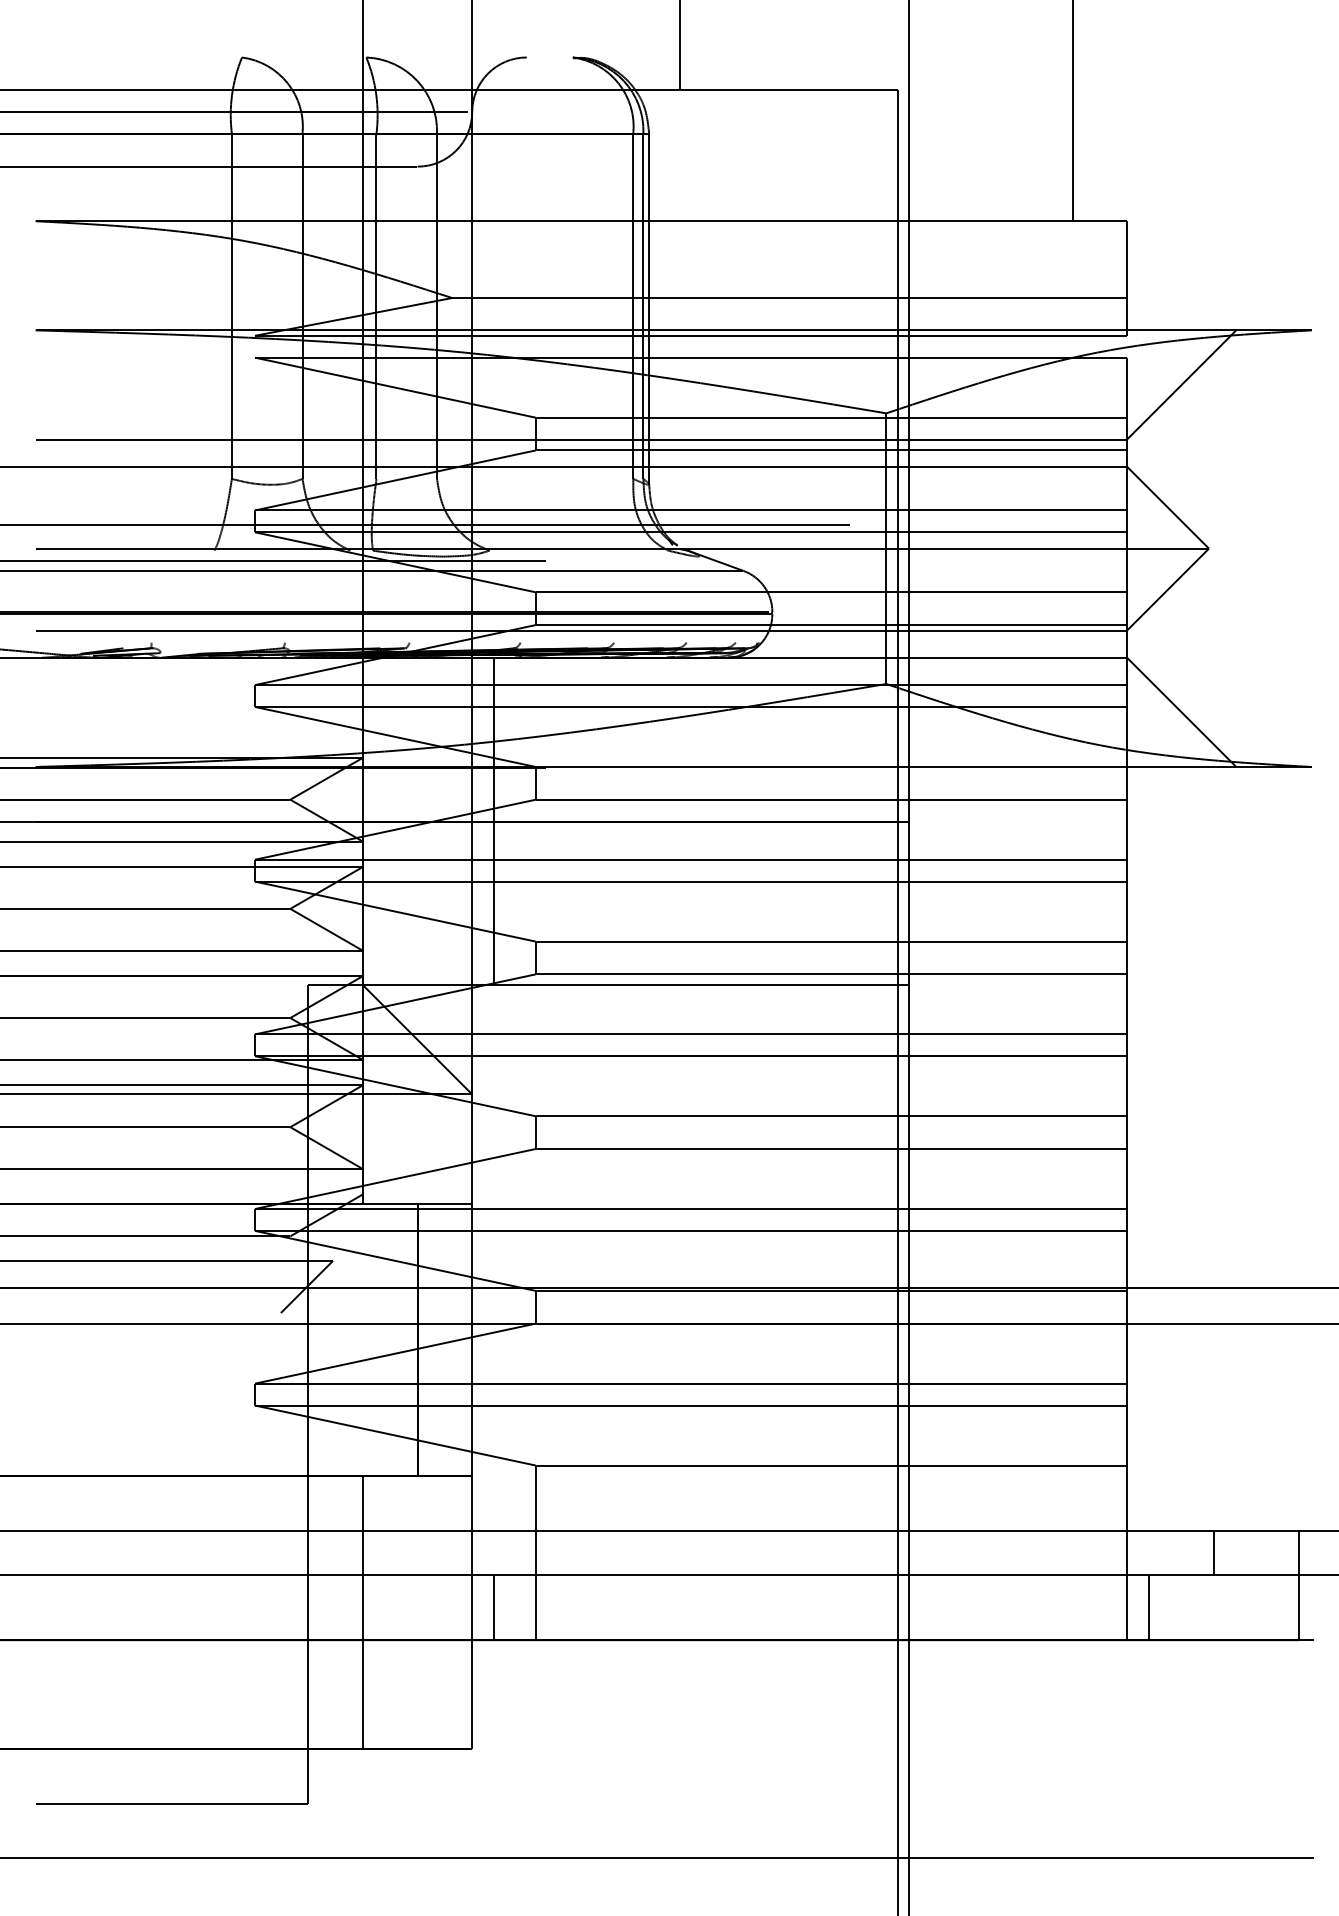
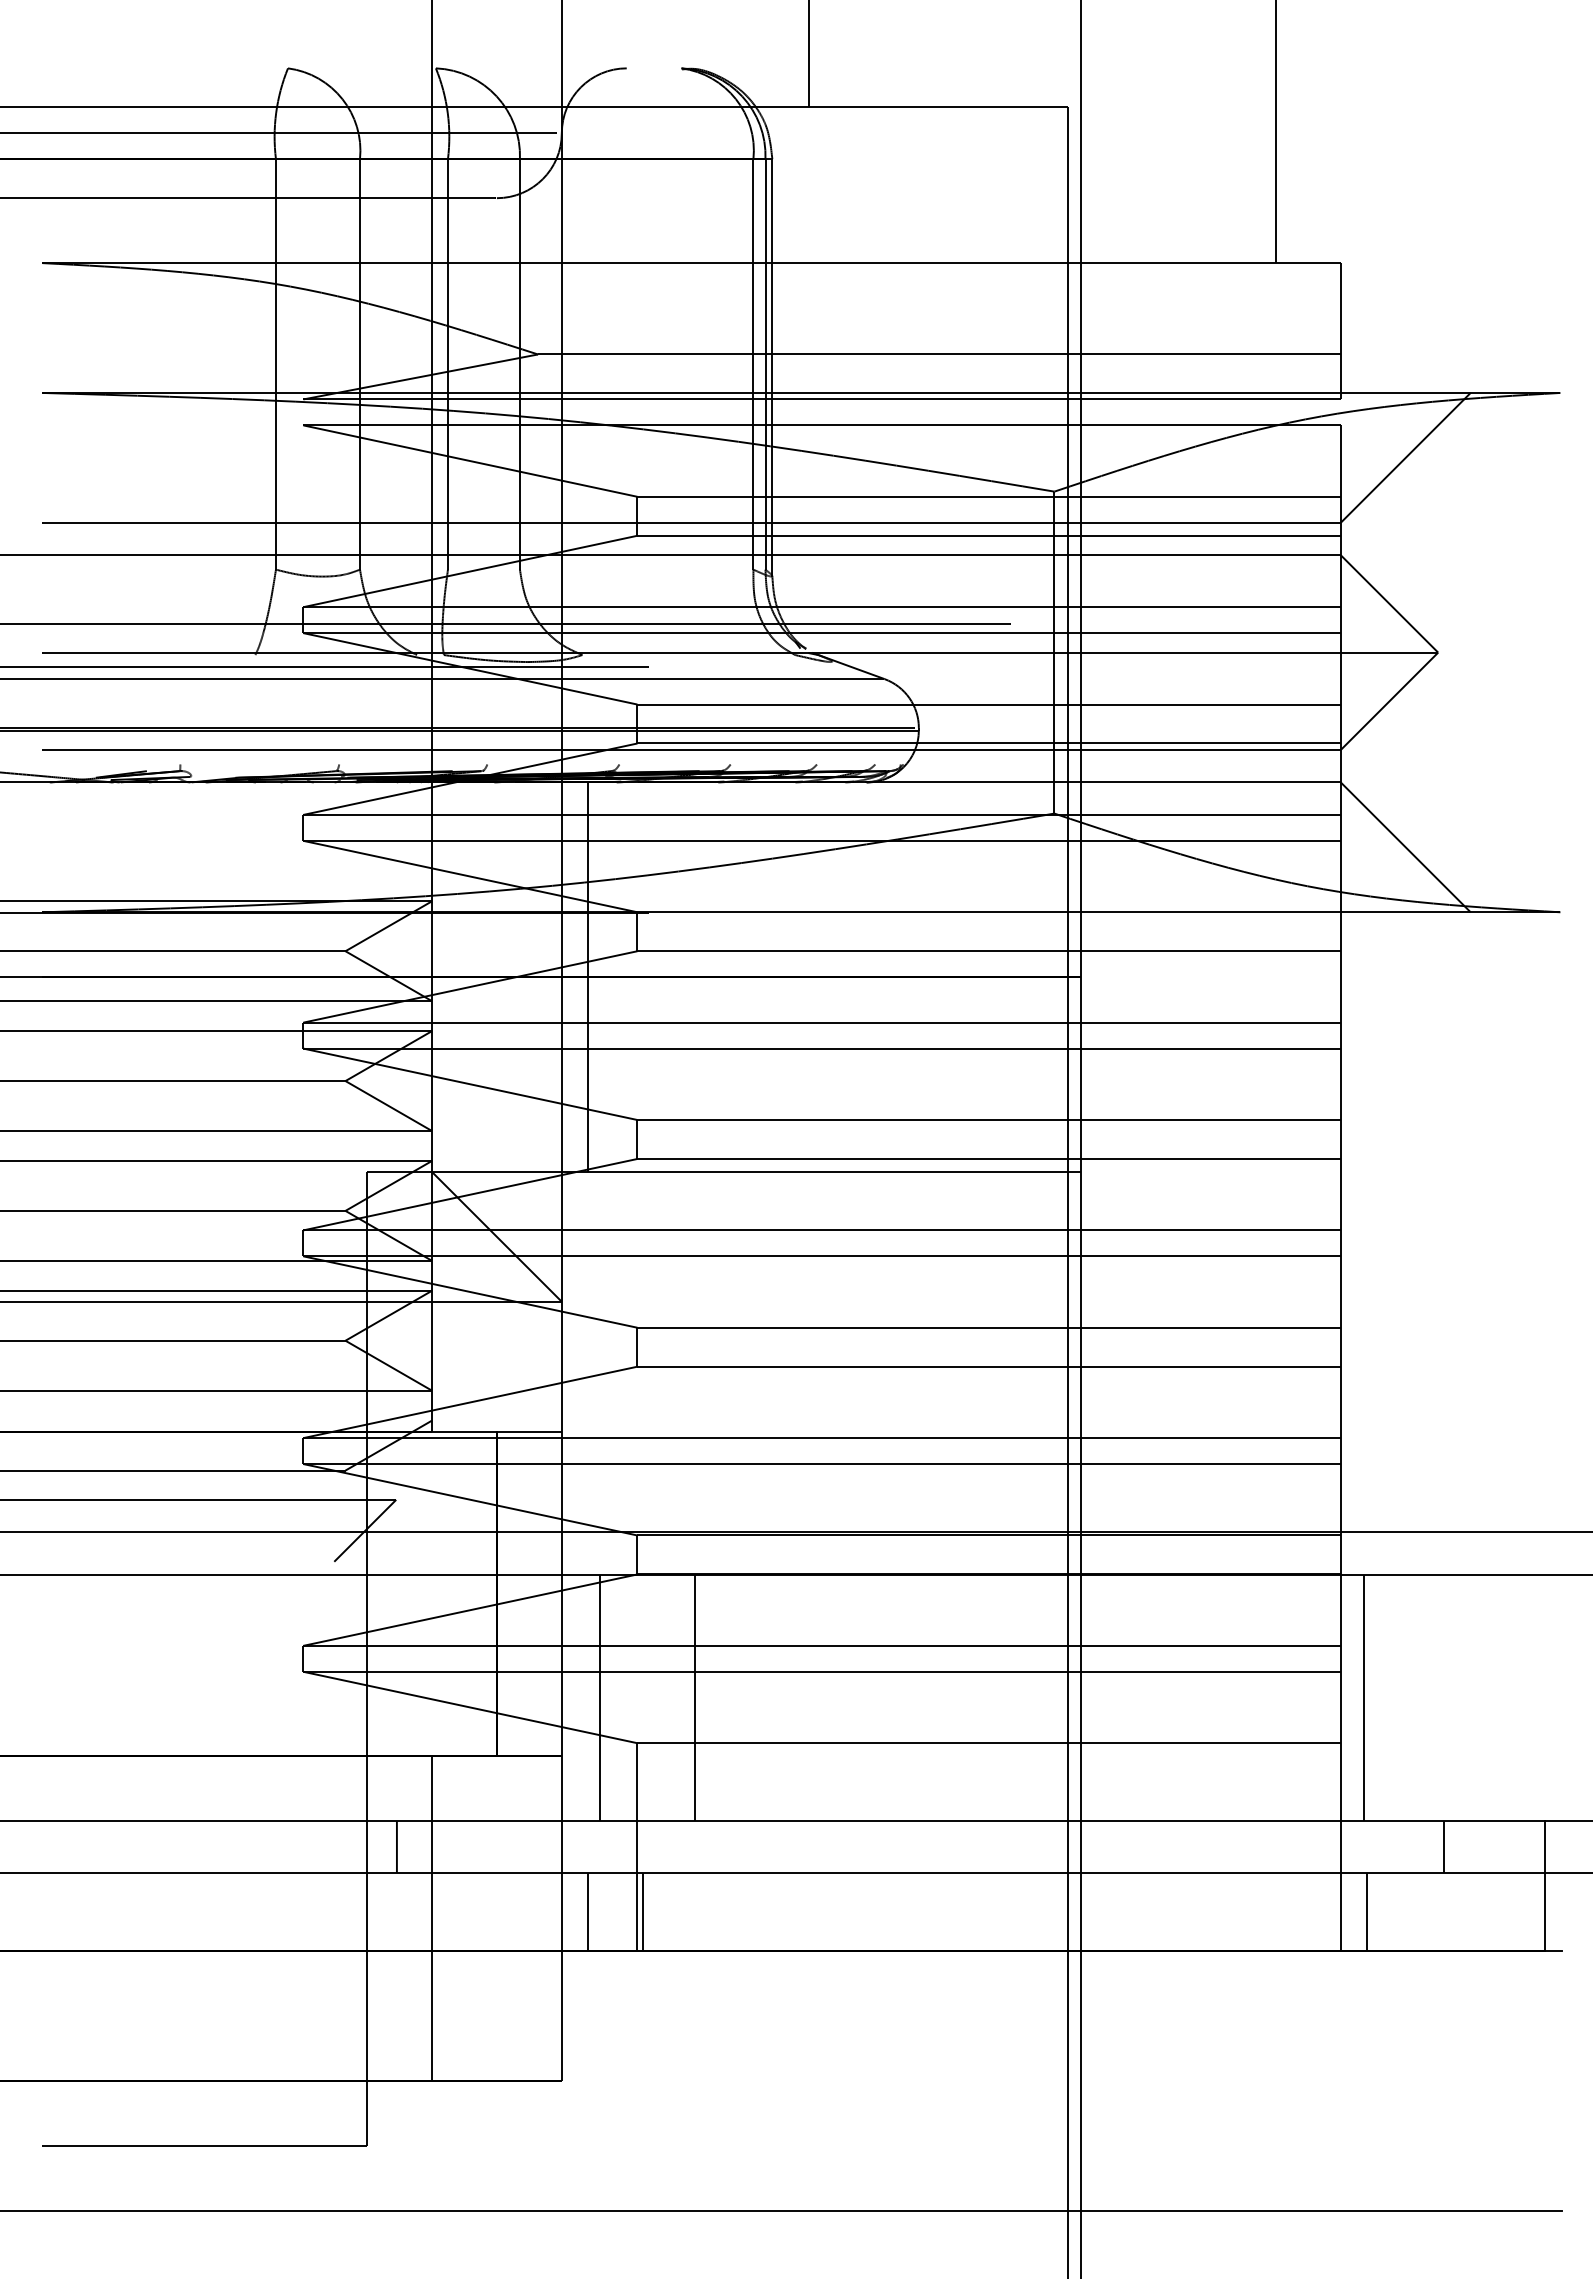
line: (504, 1427) -> (600, 1697), added
line: (584, 1427) -> (695, 1697), added
line: (1146, 1427) -> (1363, 1697), added
line: (333, 1553) -> (396, 1847), added
line: (540, 1607) -> (643, 1911), added

